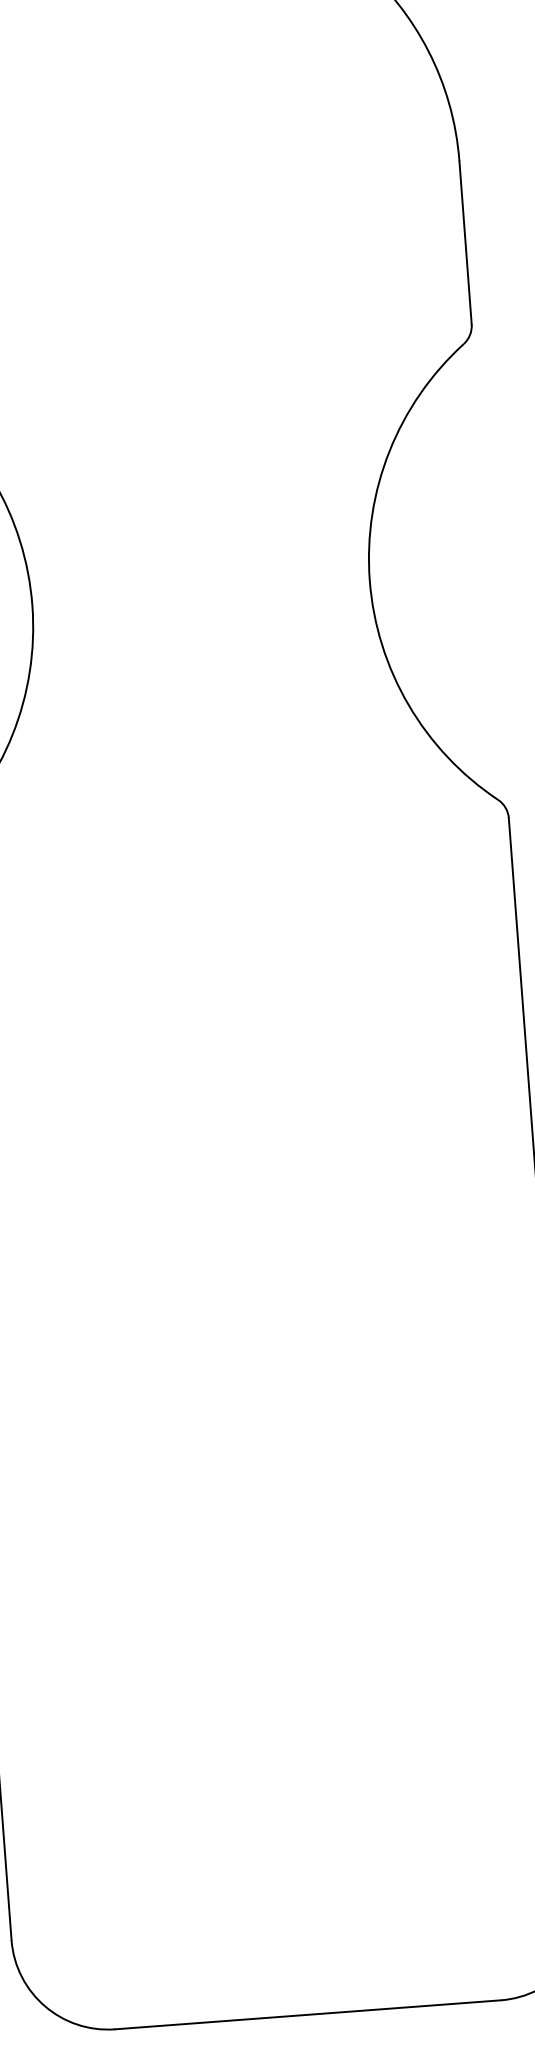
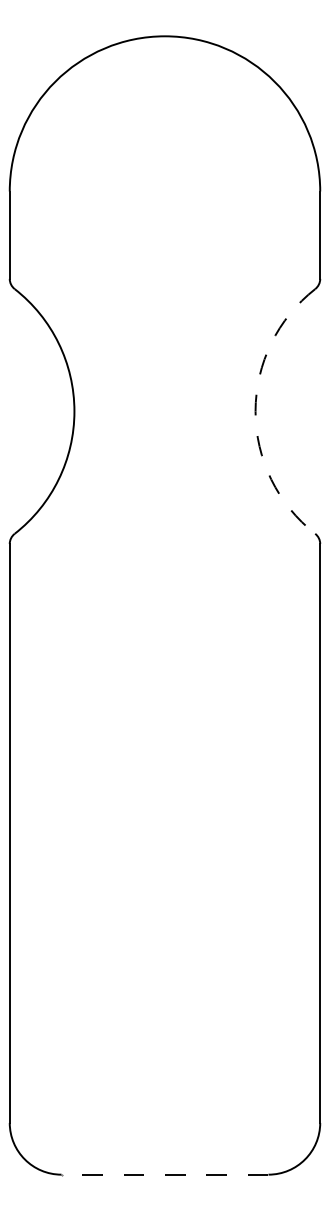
arc: (369, 580) -> (255, 411), solid -> dashed
line: (307, 2014) -> (164, 1174), solid -> dashed

